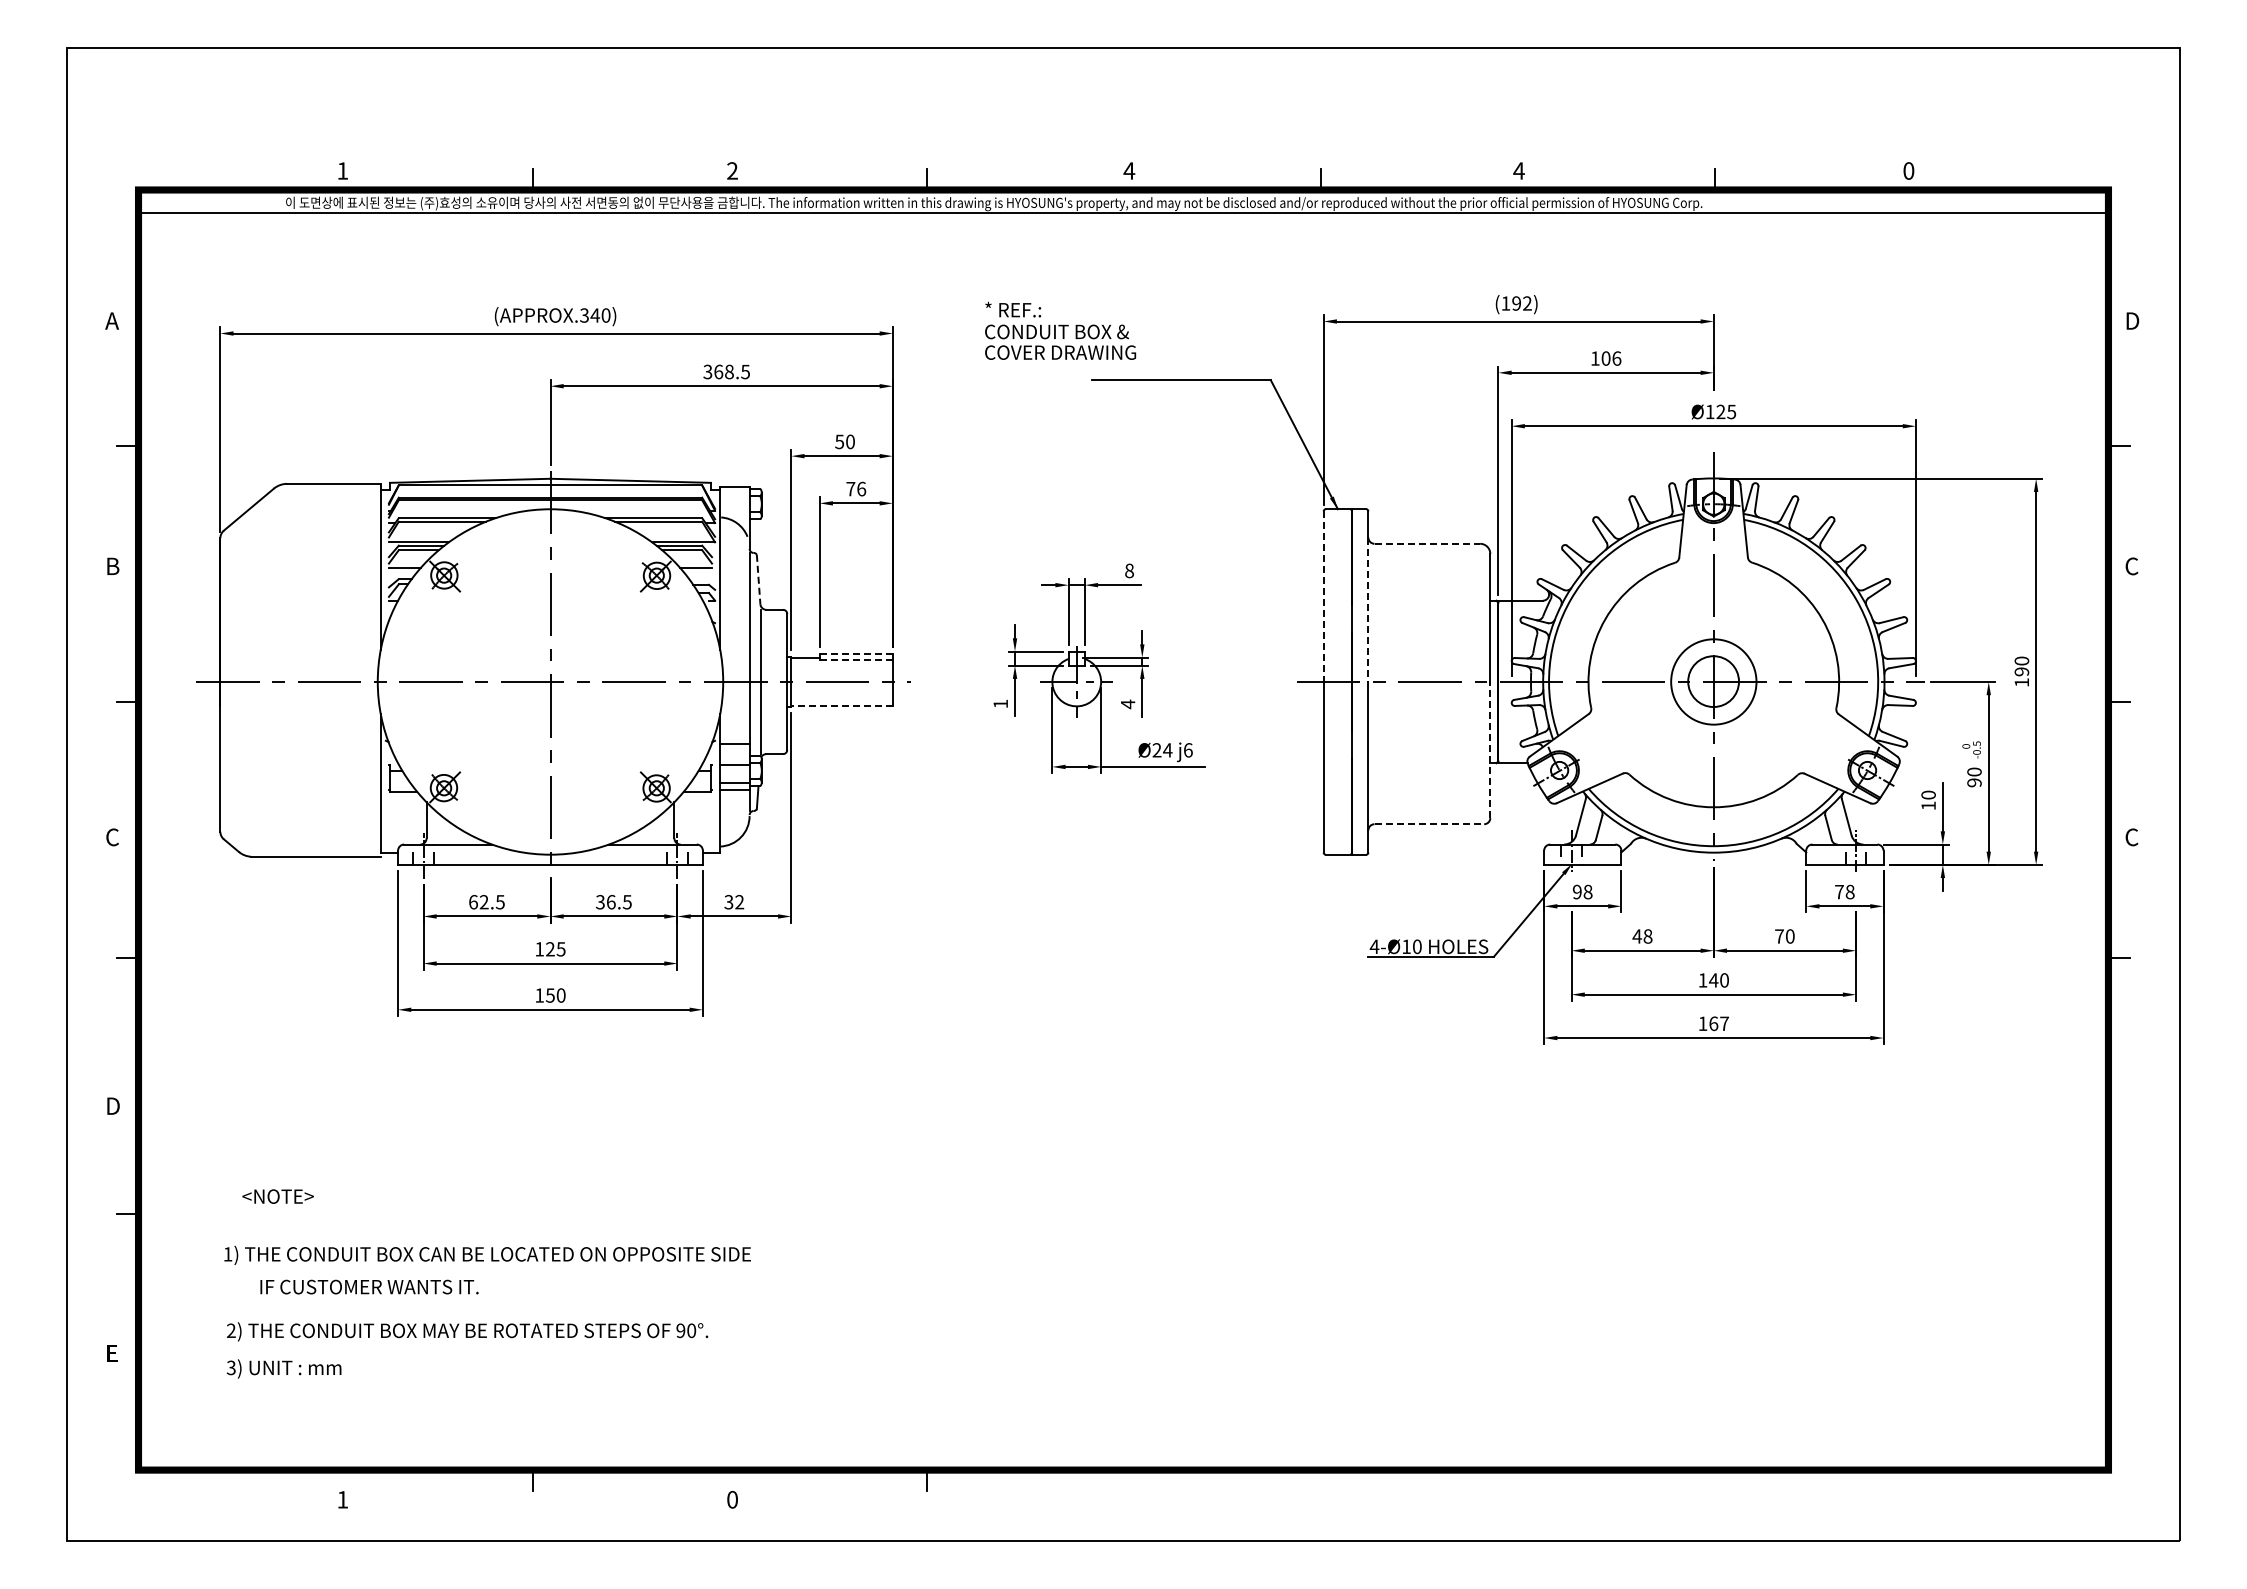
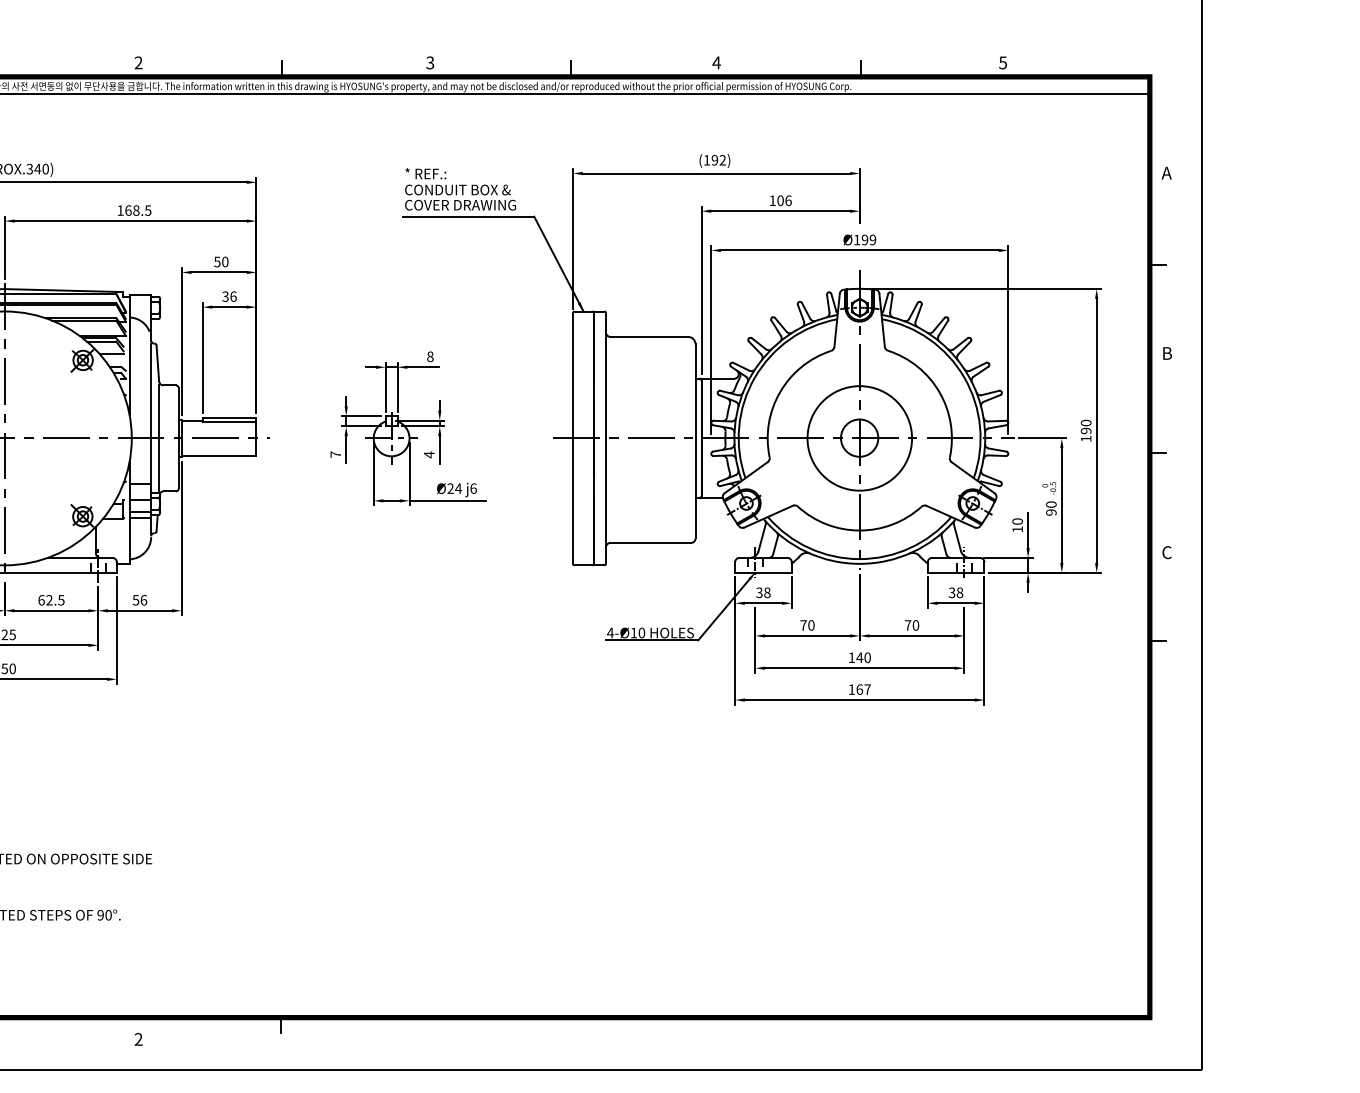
text: (1129, 170) -> (430, 62), 4 -> 3
text: (1908, 170) -> (1002, 62), 0 -> 5
text: (2131, 320) -> (1166, 172), D -> A
text: (1060, 330) -> (460, 188), moved
text: (707, 371) -> (120, 210), 368.5 -> 168.5
text: (1726, 411) -> (869, 239), Ø125 -> Ø199
text: (850, 488) -> (225, 296), 76 -> 36
line: (1427, 543) -> (649, 336), dashed -> solid
text: (2131, 566) -> (1166, 353), C -> B
line: (758, 579) -> (157, 363), dashed -> solid
line: (1323, 597) -> (572, 376), dashed -> solid
line: (1368, 610) -> (606, 385), dashed -> solid
line: (856, 653) -> (229, 417), dashed -> solid
line: (856, 659) -> (229, 421), dashed -> solid
circle: (1713, 681) -> (859, 438), size x1.67
text: (1000, 703) -> (335, 454), 1 -> 7
line: (842, 706) -> (219, 456), dashed -> solid
line: (1490, 749) -> (695, 488), dashed -> solid
line: (1429, 824) -> (650, 543), dashed -> solid
text: (1838, 891) -> (951, 592), 78 -> 38
text: (1576, 892) -> (758, 593), 98 -> 38
text: (605, 902) -> (45, 600), 36.5 -> 62.5
text: (734, 902) -> (140, 600), 32 -> 56
text: (1642, 936) -> (807, 625), 48 -> 70
text: (732, 1499) -> (138, 1039), 0 -> 2

